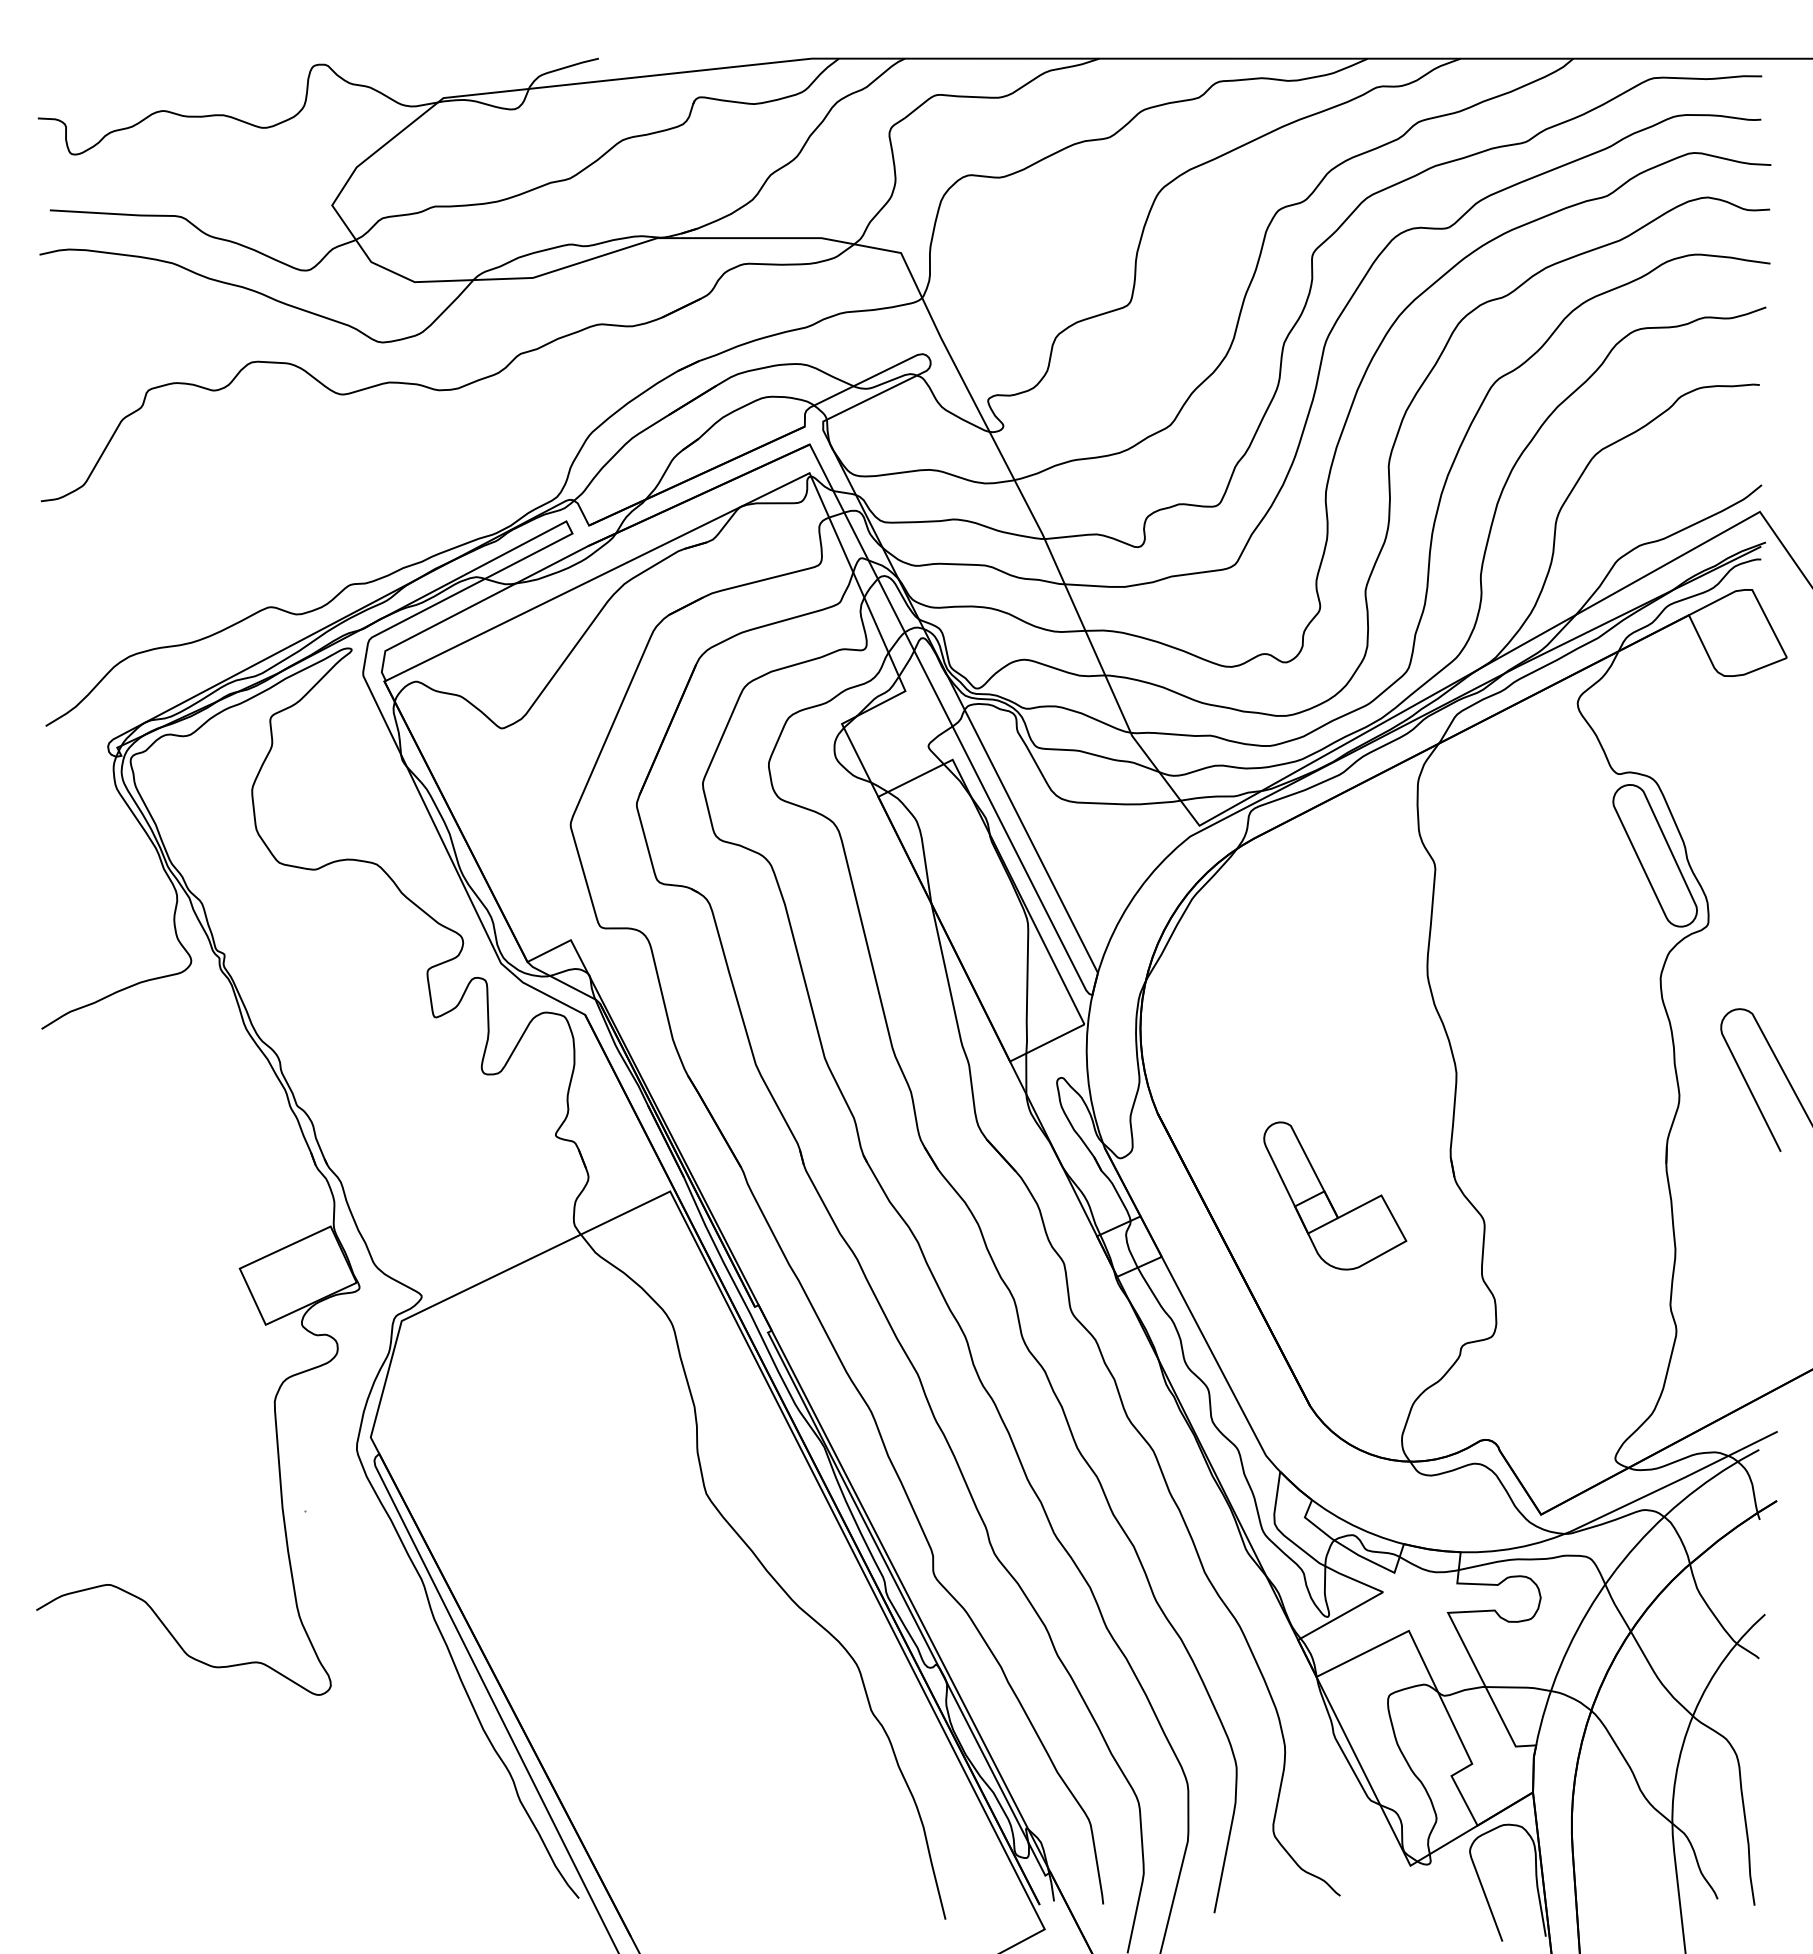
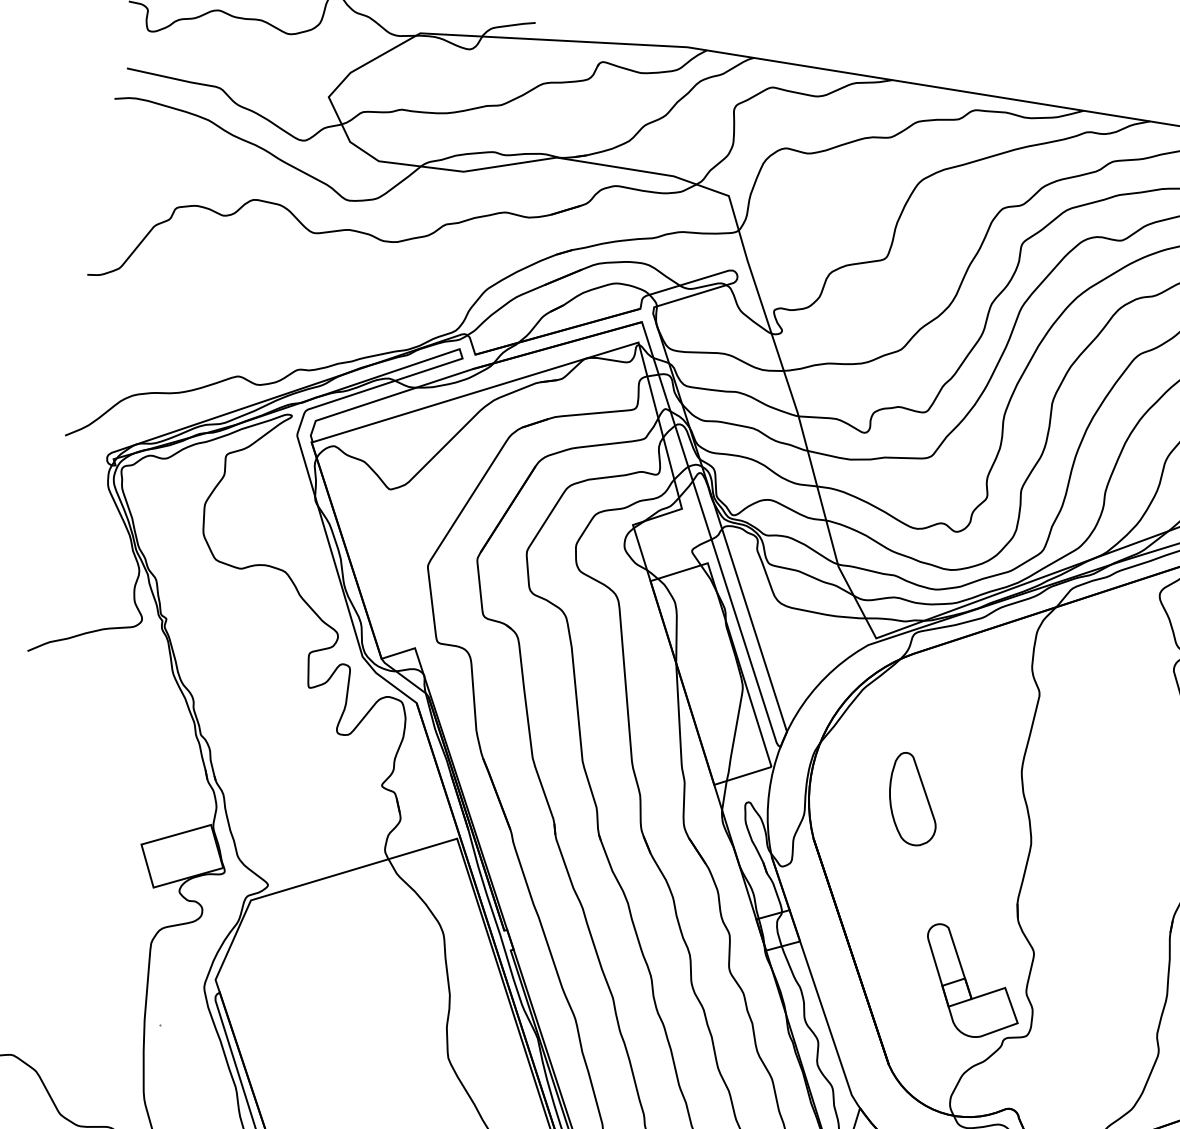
part: (1286, 1037) -> (914, 799), added
part: (1329, 1198) -> (967, 984), moved

